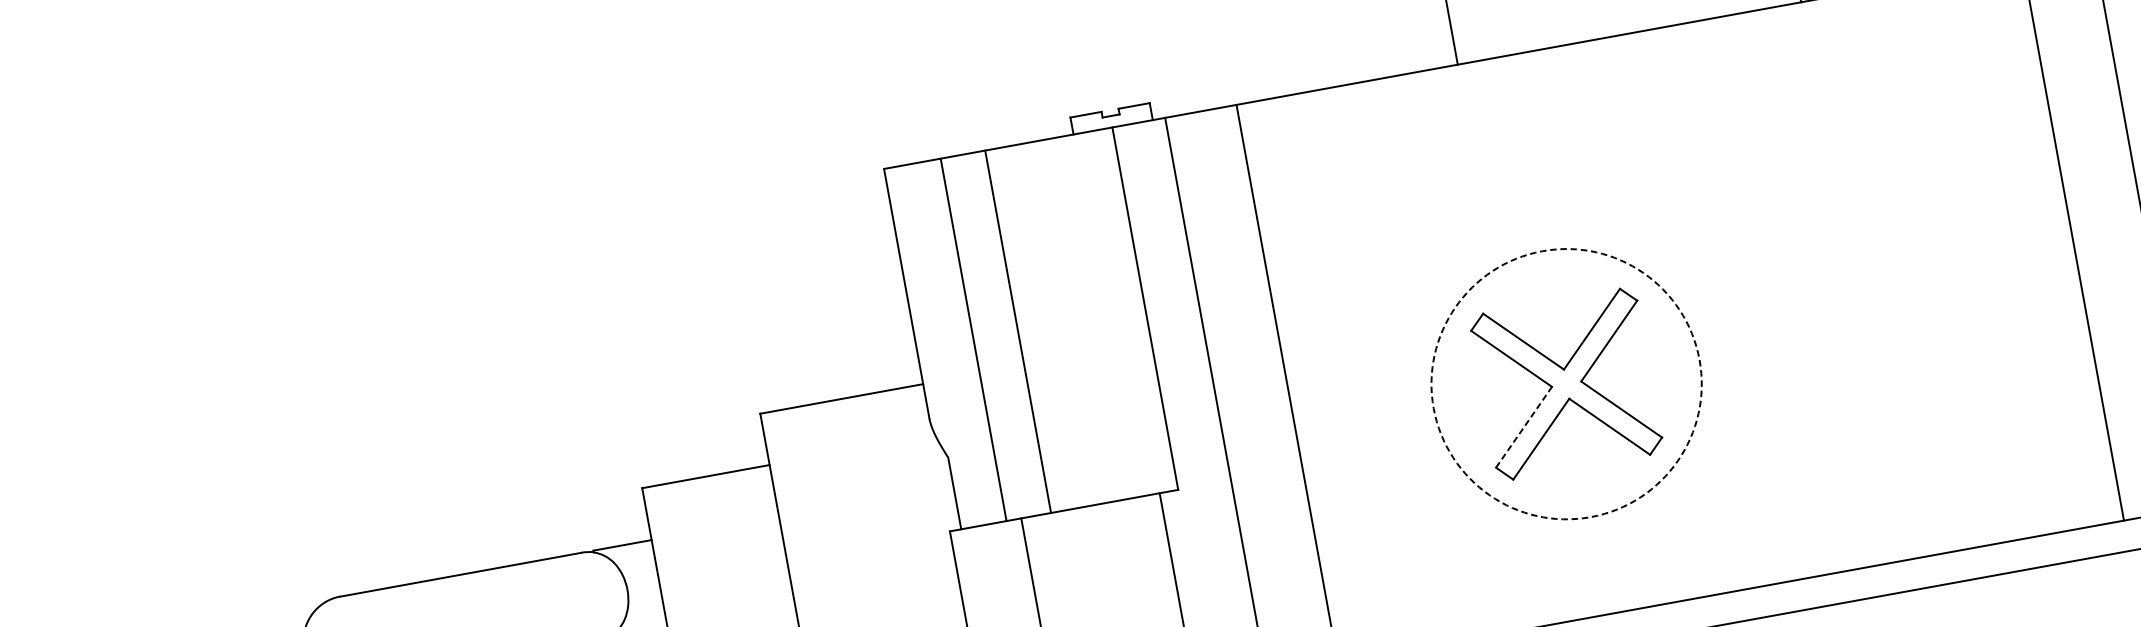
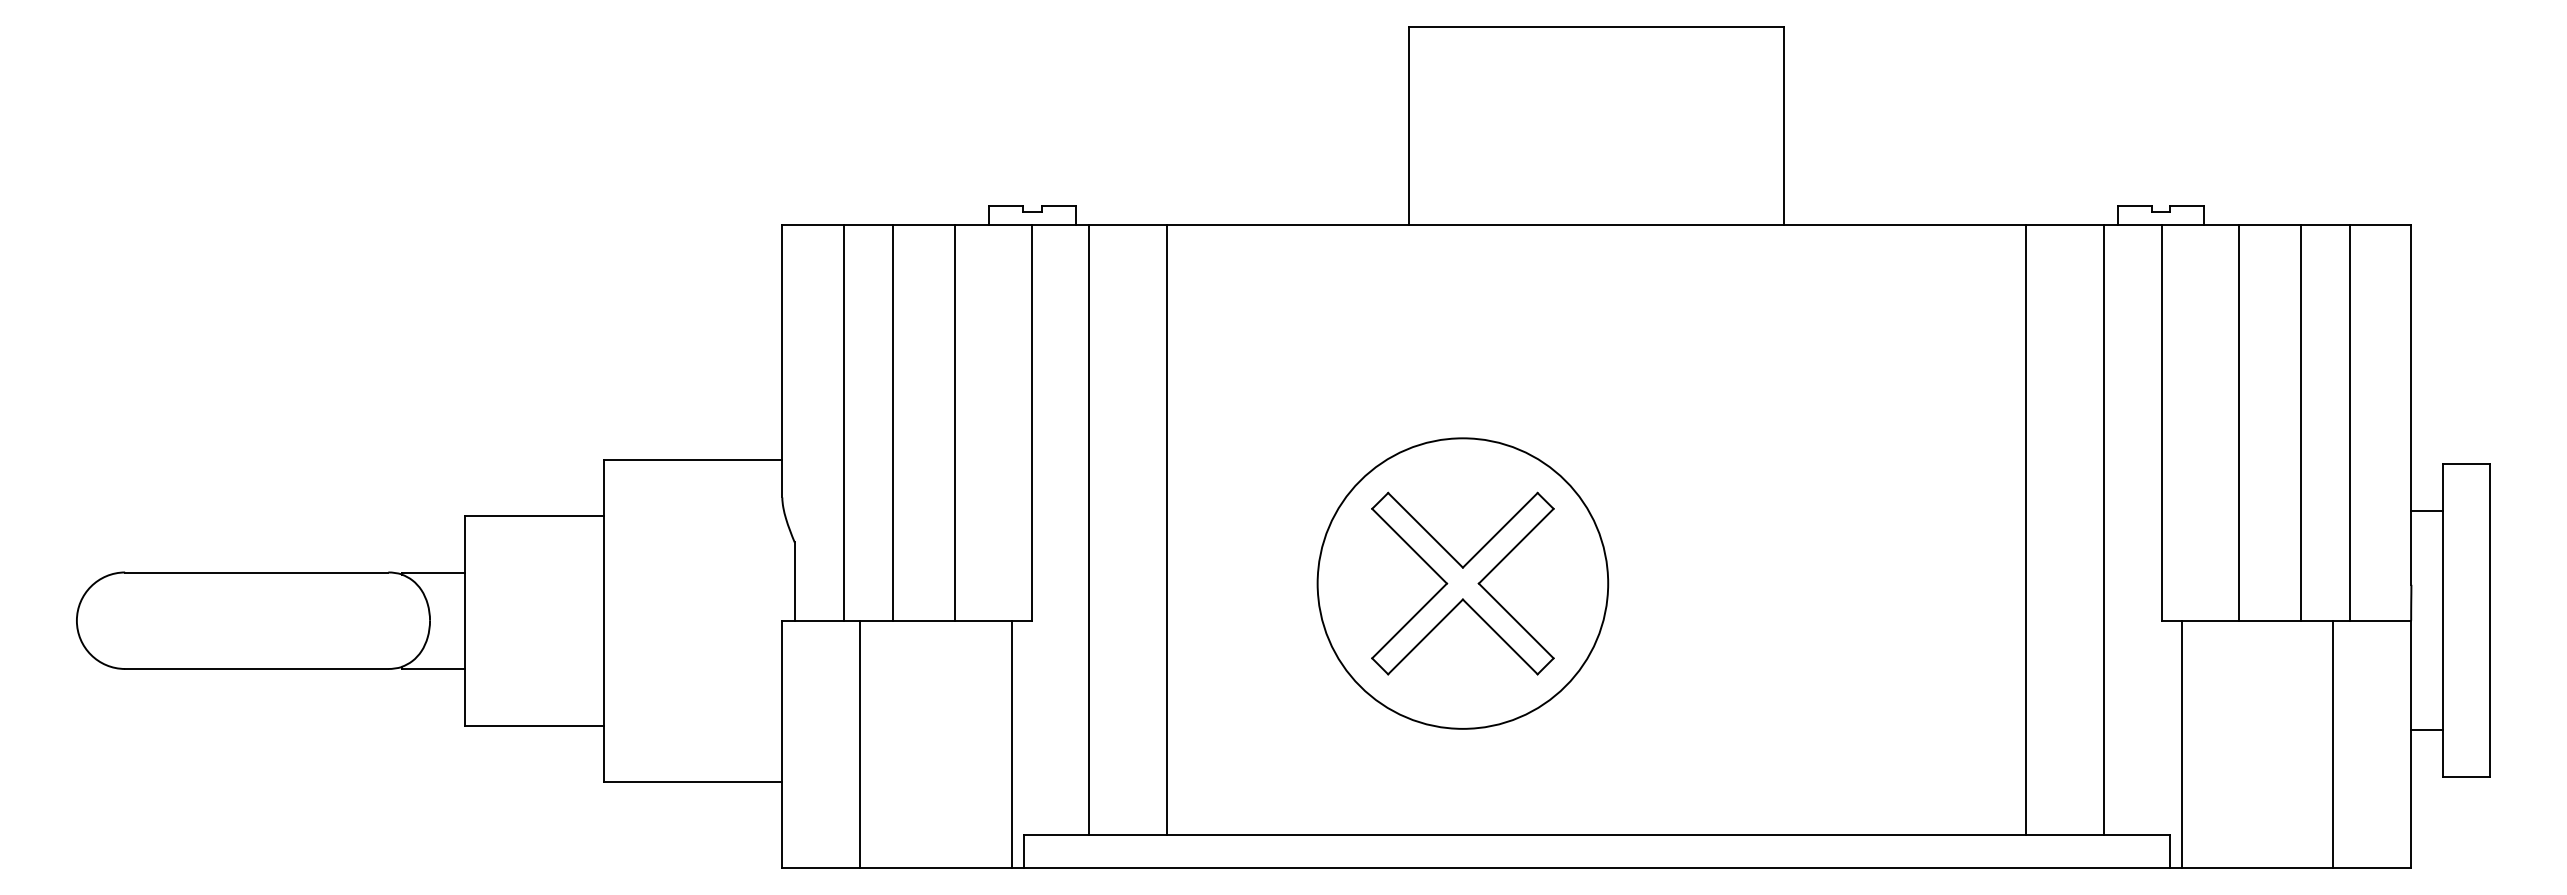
line: (1074, 321) -> (954, 422), added
circle: (1566, 384) -> (1462, 583), dashed -> solid
line: (1523, 426) -> (1409, 620), dashed -> solid

